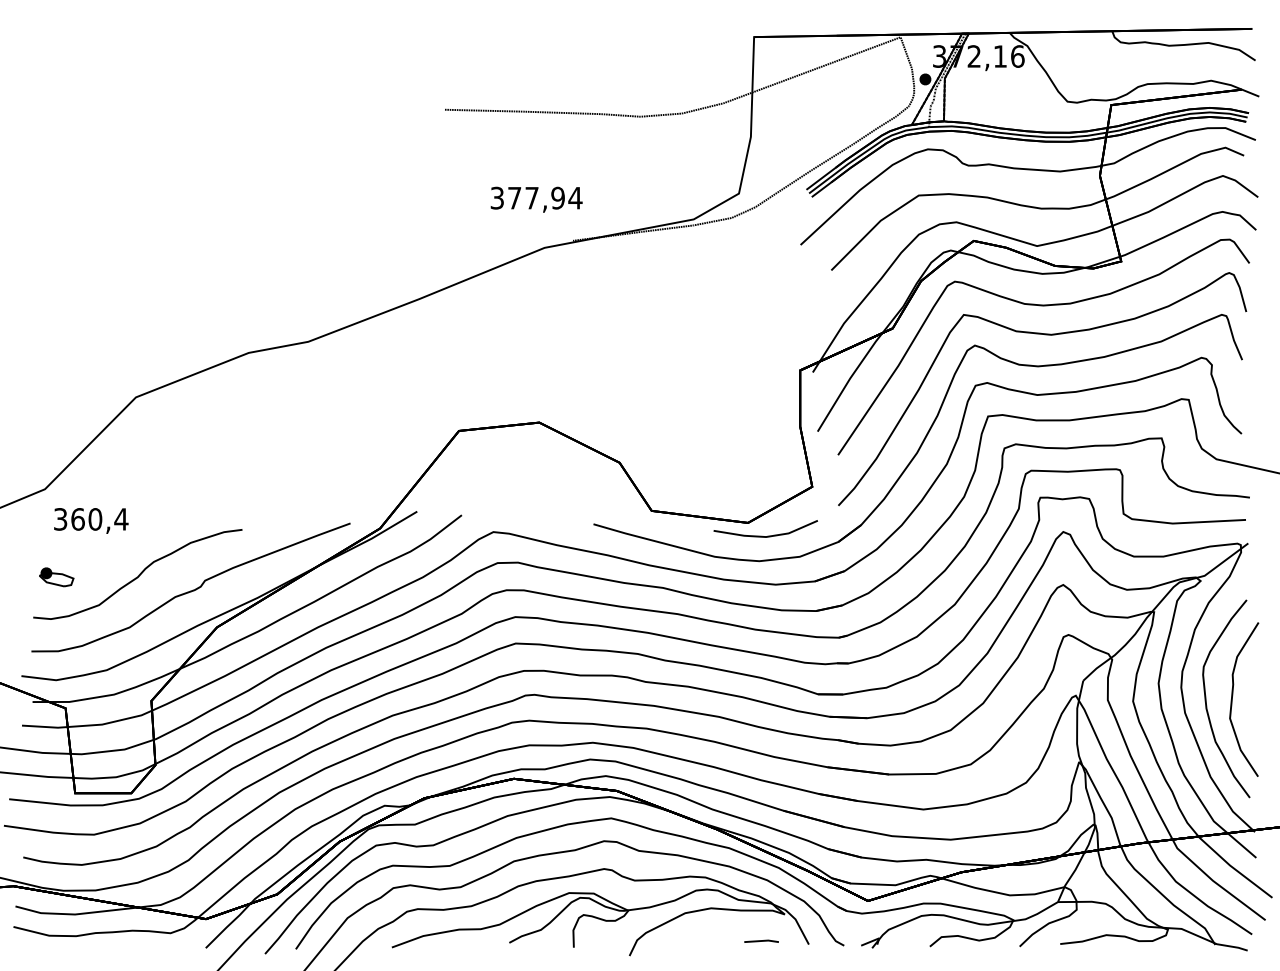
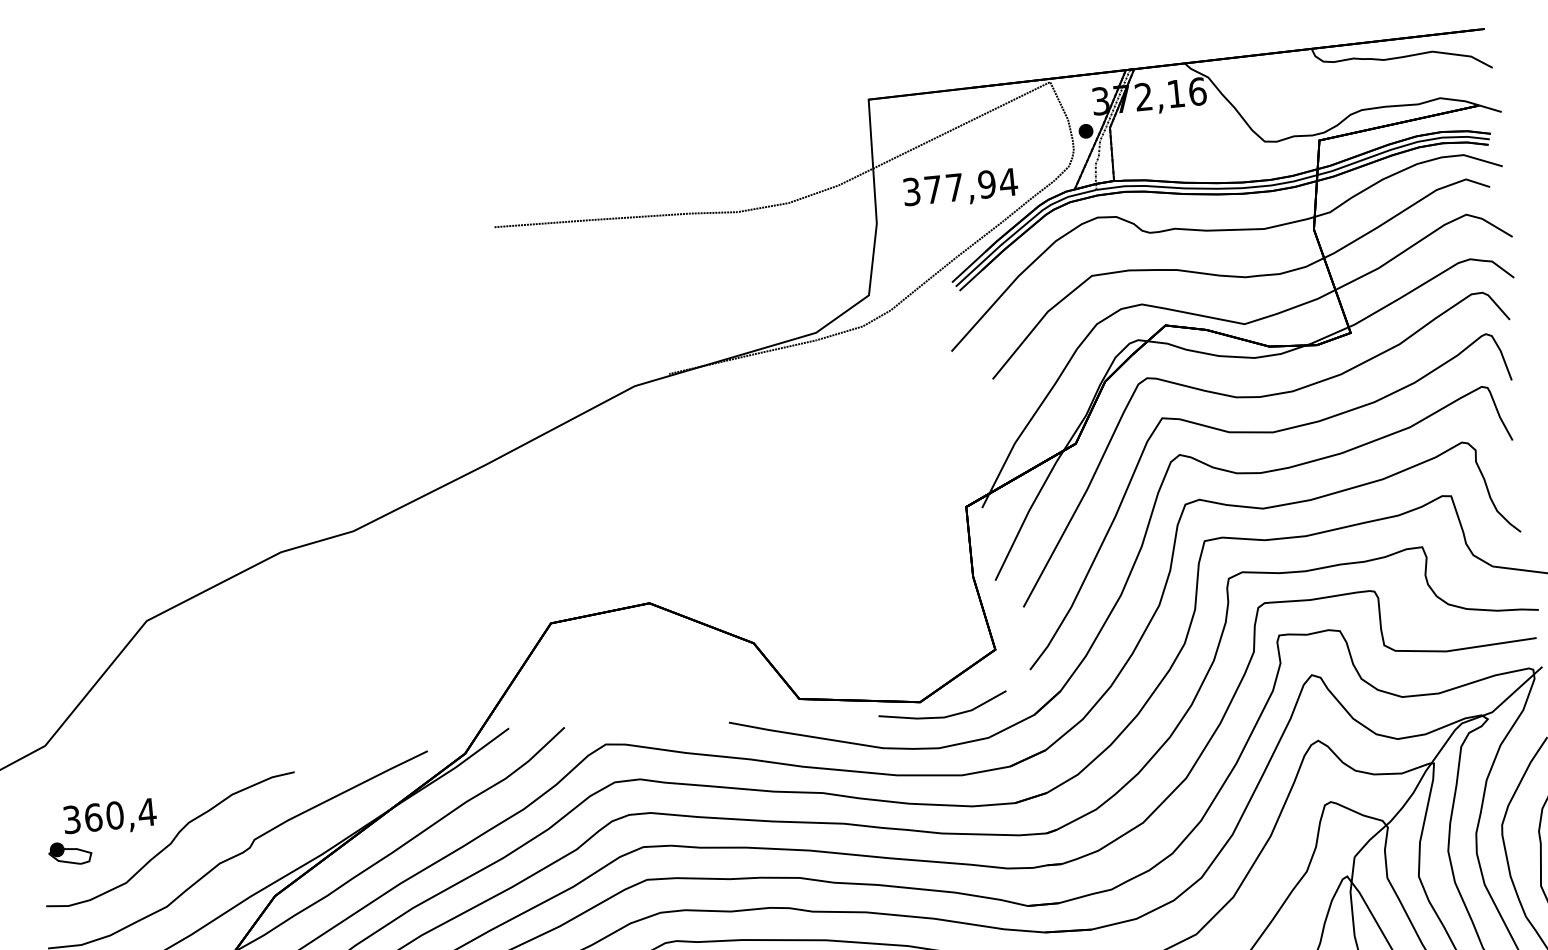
text: (536, 199) -> (960, 188), moved
text: (91, 520) -> (110, 817), moved

